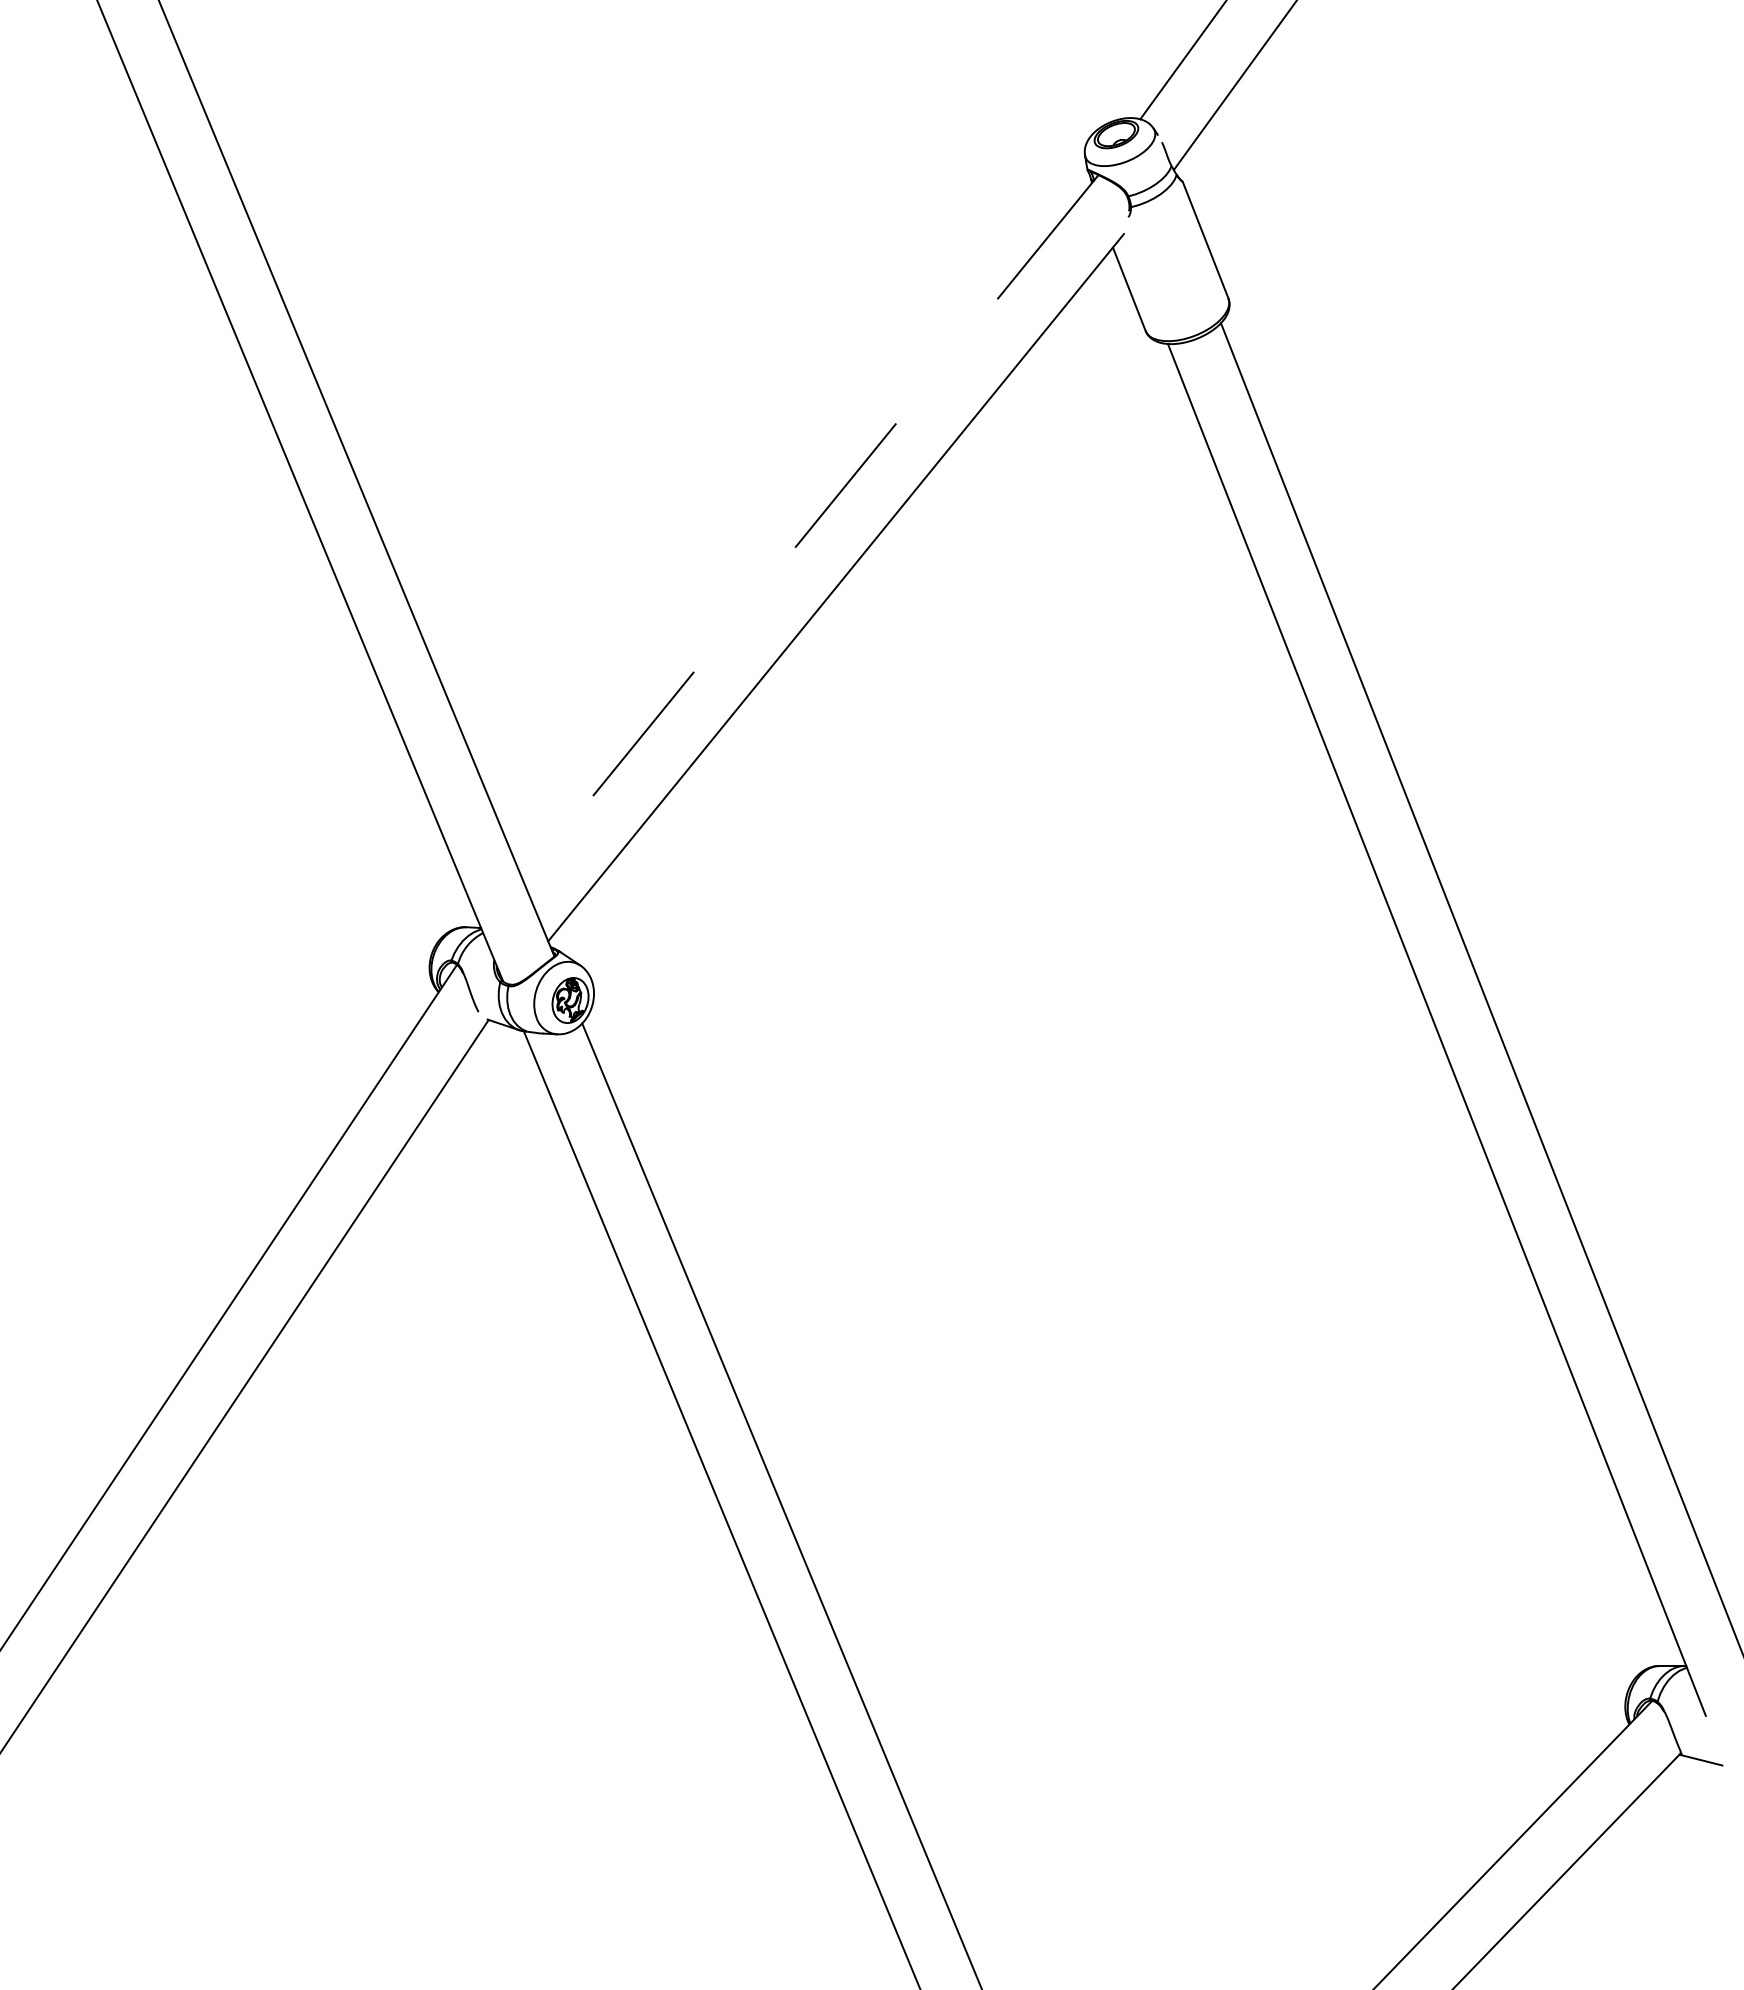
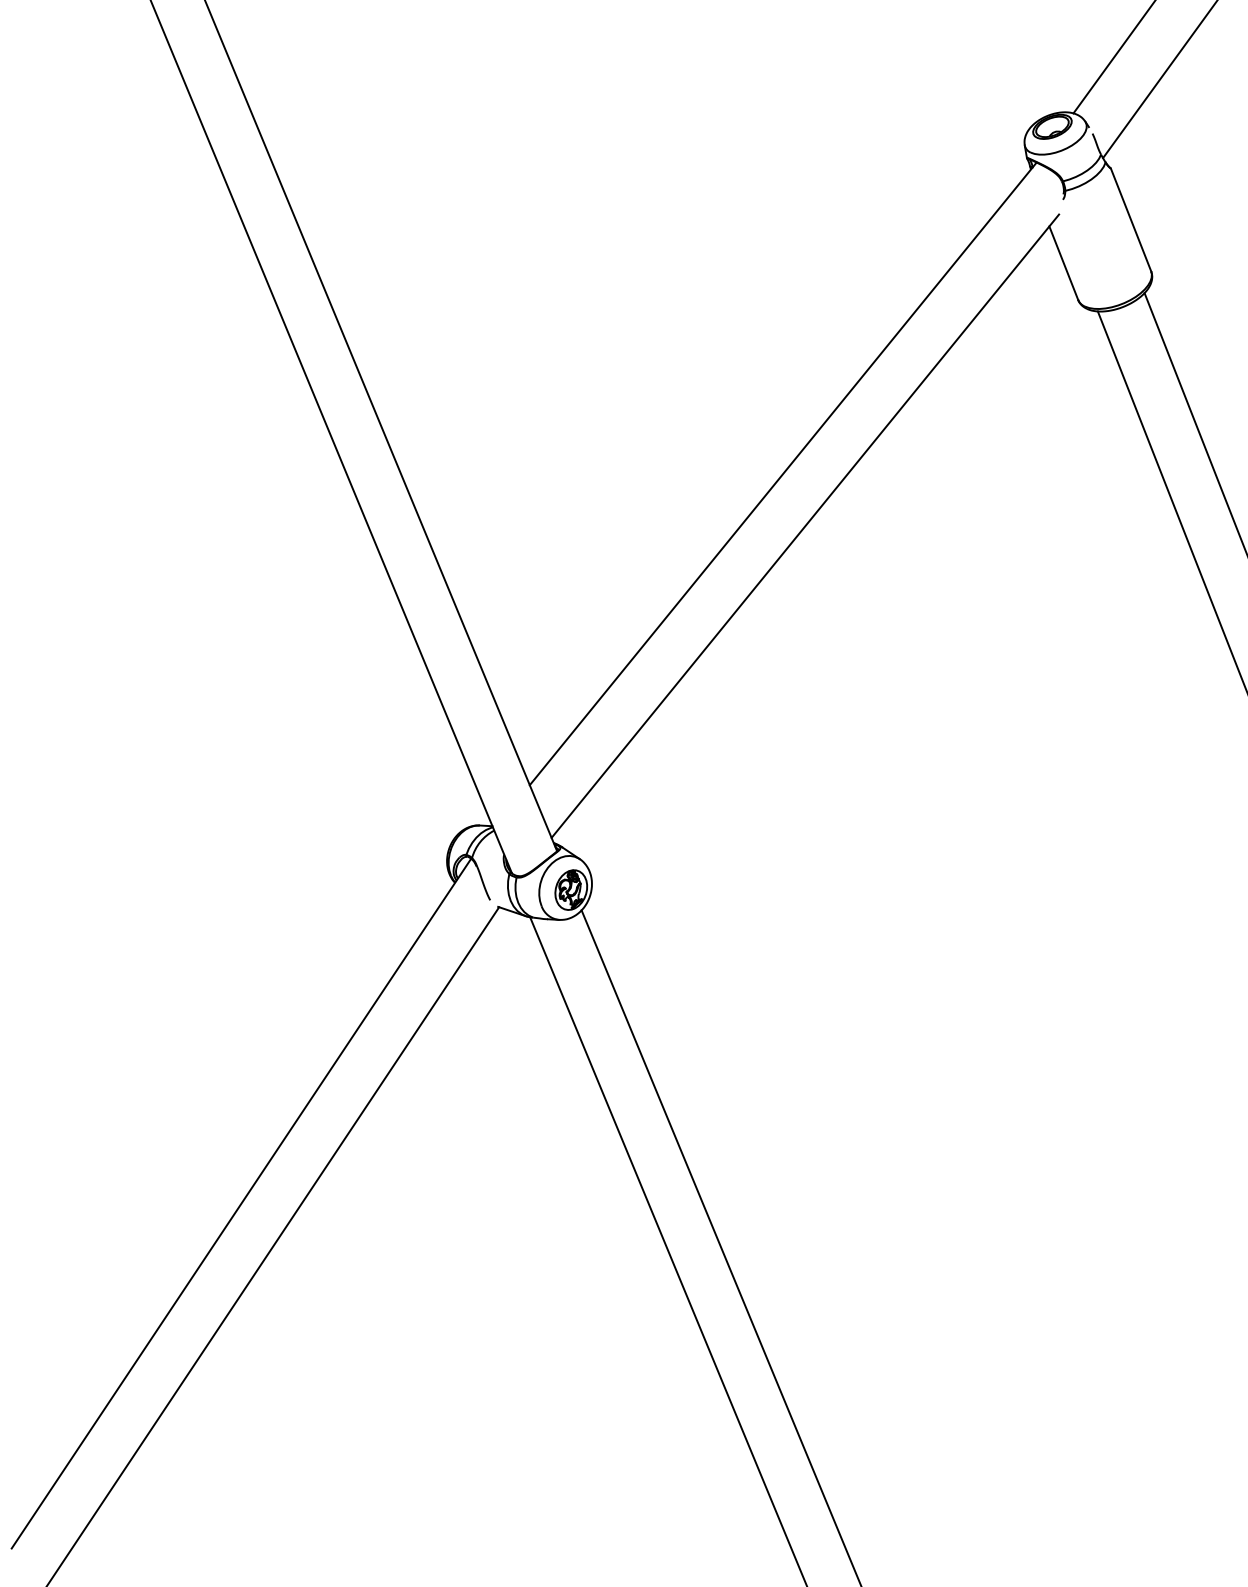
line: (810, 528) -> (782, 474), dashed -> solid

